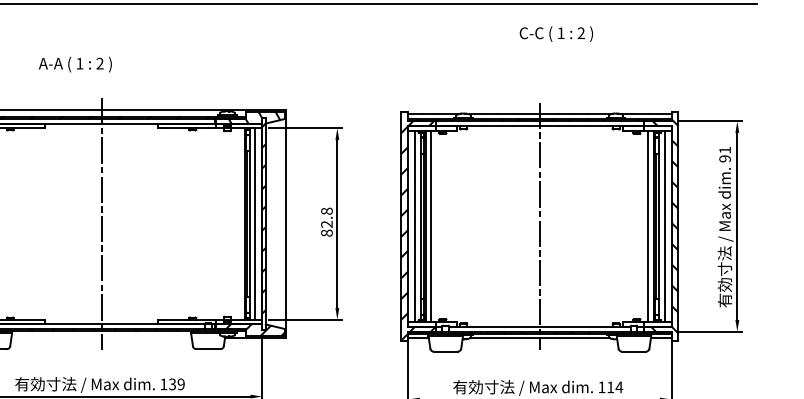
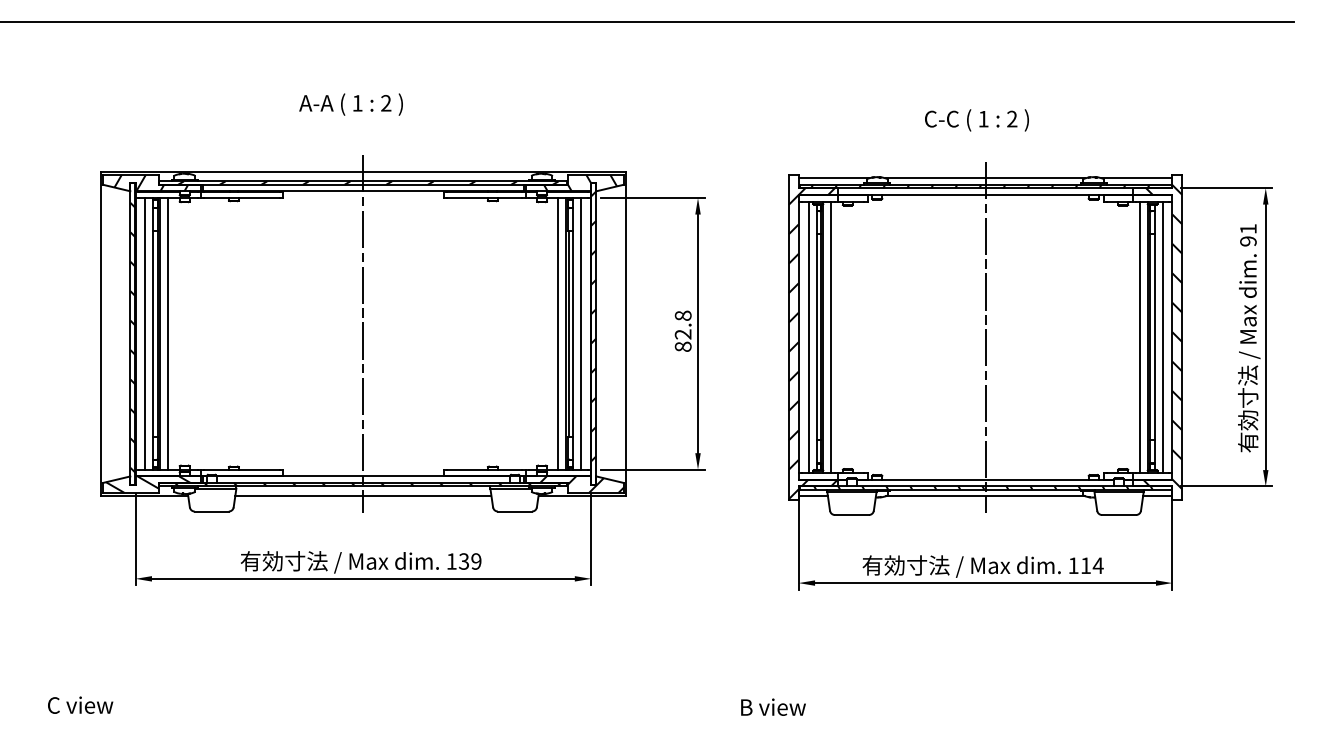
text: (556, 34) -> (976, 120), moved
text: (74, 64) -> (350, 104), moved
line: (239, 223) -> (558, 333), added
line: (101, 338) -> (363, 496), added

